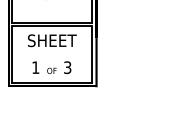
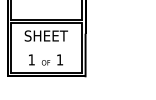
text: (67, 67) -> (59, 59), 3 -> 1

